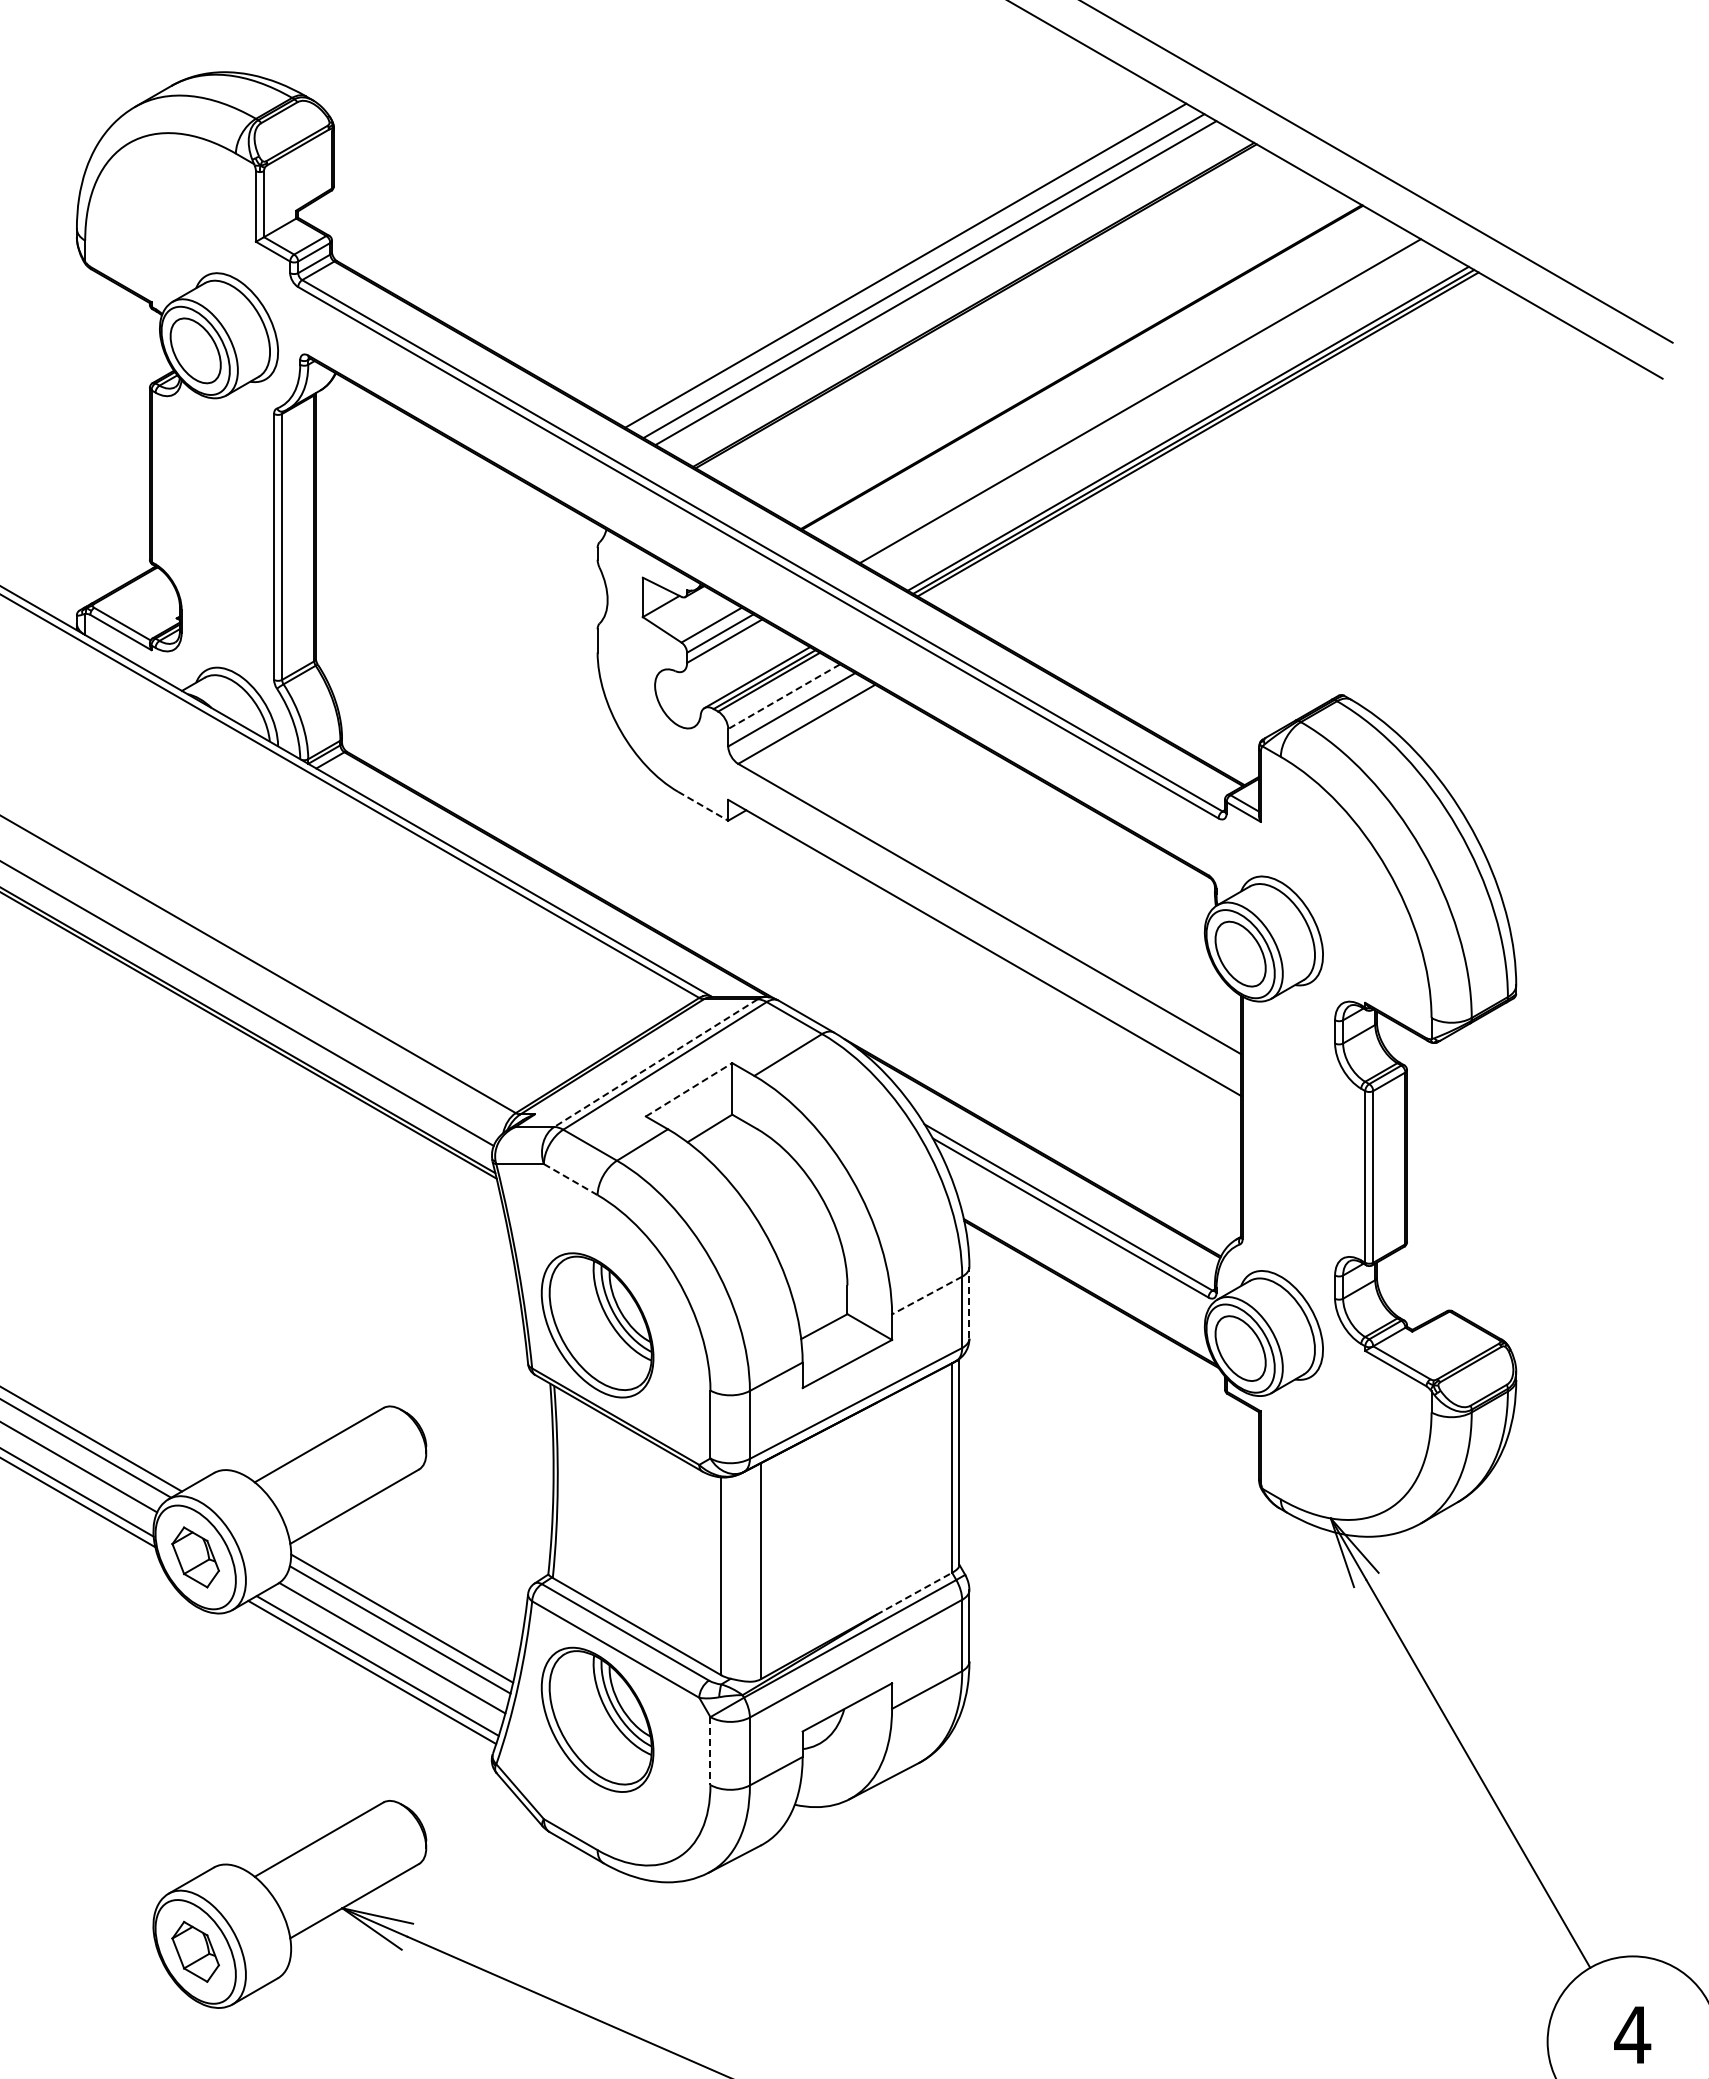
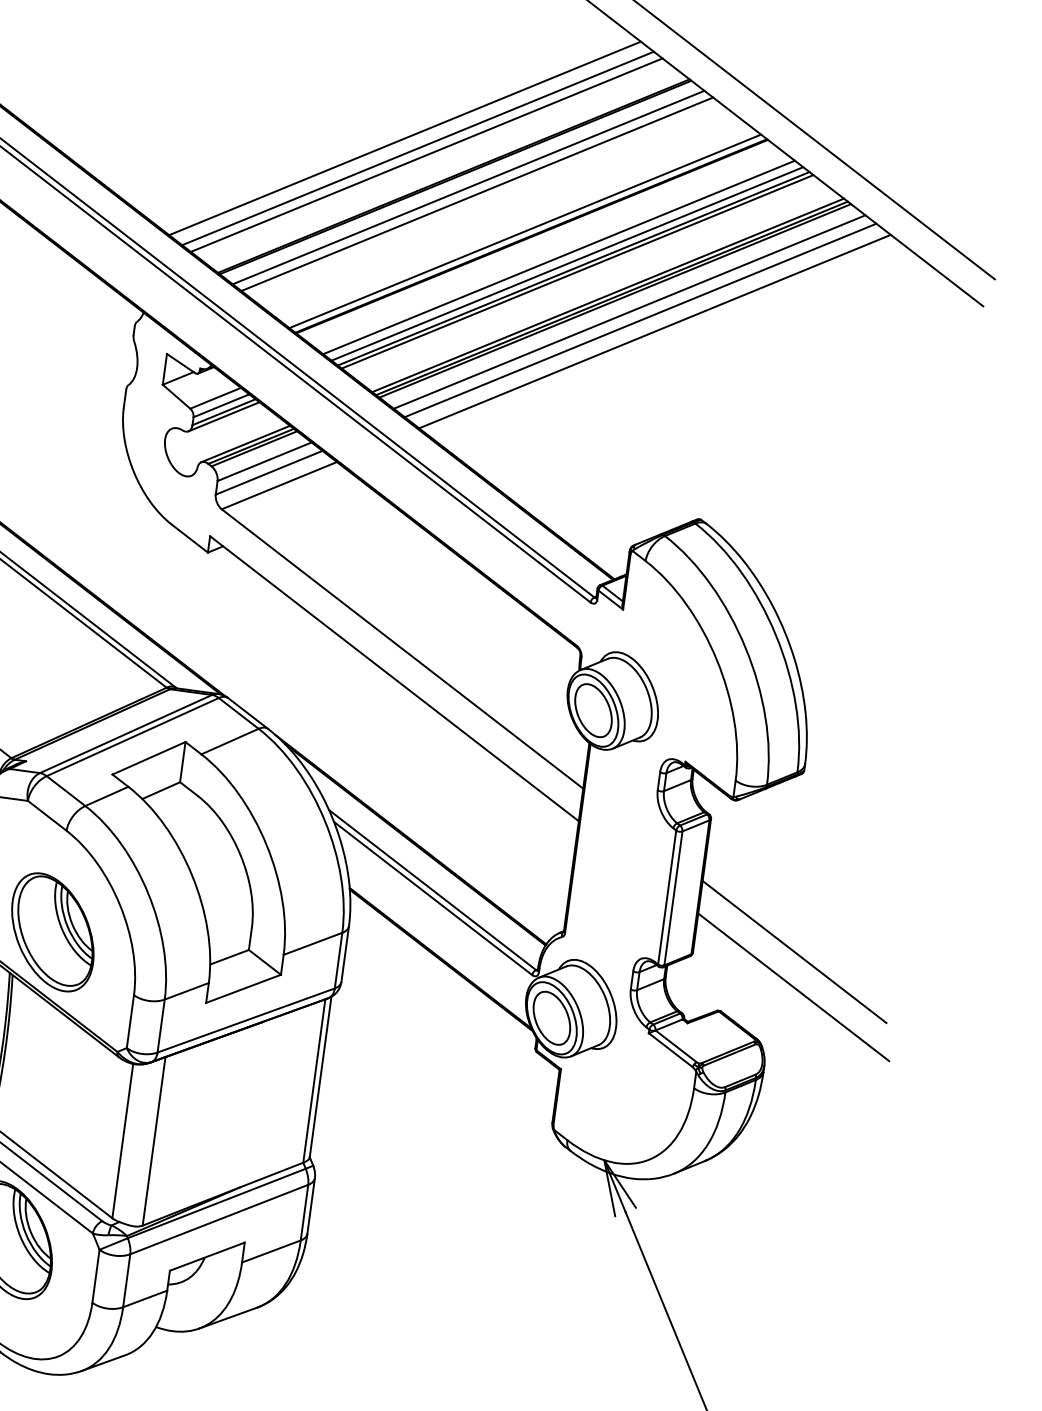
line: (993, 316) -> (468, 187), added
line: (1005, 323) -> (476, 194), added
line: (1072, 362) -> (524, 231), added
line: (1119, 389) -> (558, 257), added
line: (1131, 396) -> (567, 264), added
line: (1145, 404) -> (577, 271), added
line: (1217, 446) -> (628, 312), added
line: (1232, 454) -> (639, 320), added
line: (1253, 466) -> (654, 331), added
line: (725, 646) -> (224, 416), added
line: (784, 696) -> (264, 461), dashed -> solid
line: (703, 806) -> (190, 538), dashed -> solid
line: (655, 1063) -> (125, 734), dashed -> solid
line: (689, 1089) -> (149, 758), dashed -> solid
line: (571, 1179) -> (47, 815), dashed -> solid
line: (1534, 1223) -> (794, 951), added
line: (1539, 1268) -> (793, 987), added
line: (927, 1295) -> (313, 943), dashed -> solid
line: (969, 1302) -> (345, 953), dashed -> solid
line: (914, 1593) -> (271, 1174), dashed -> solid
line: (710, 1751) -> (95, 1276), dashed -> solid

